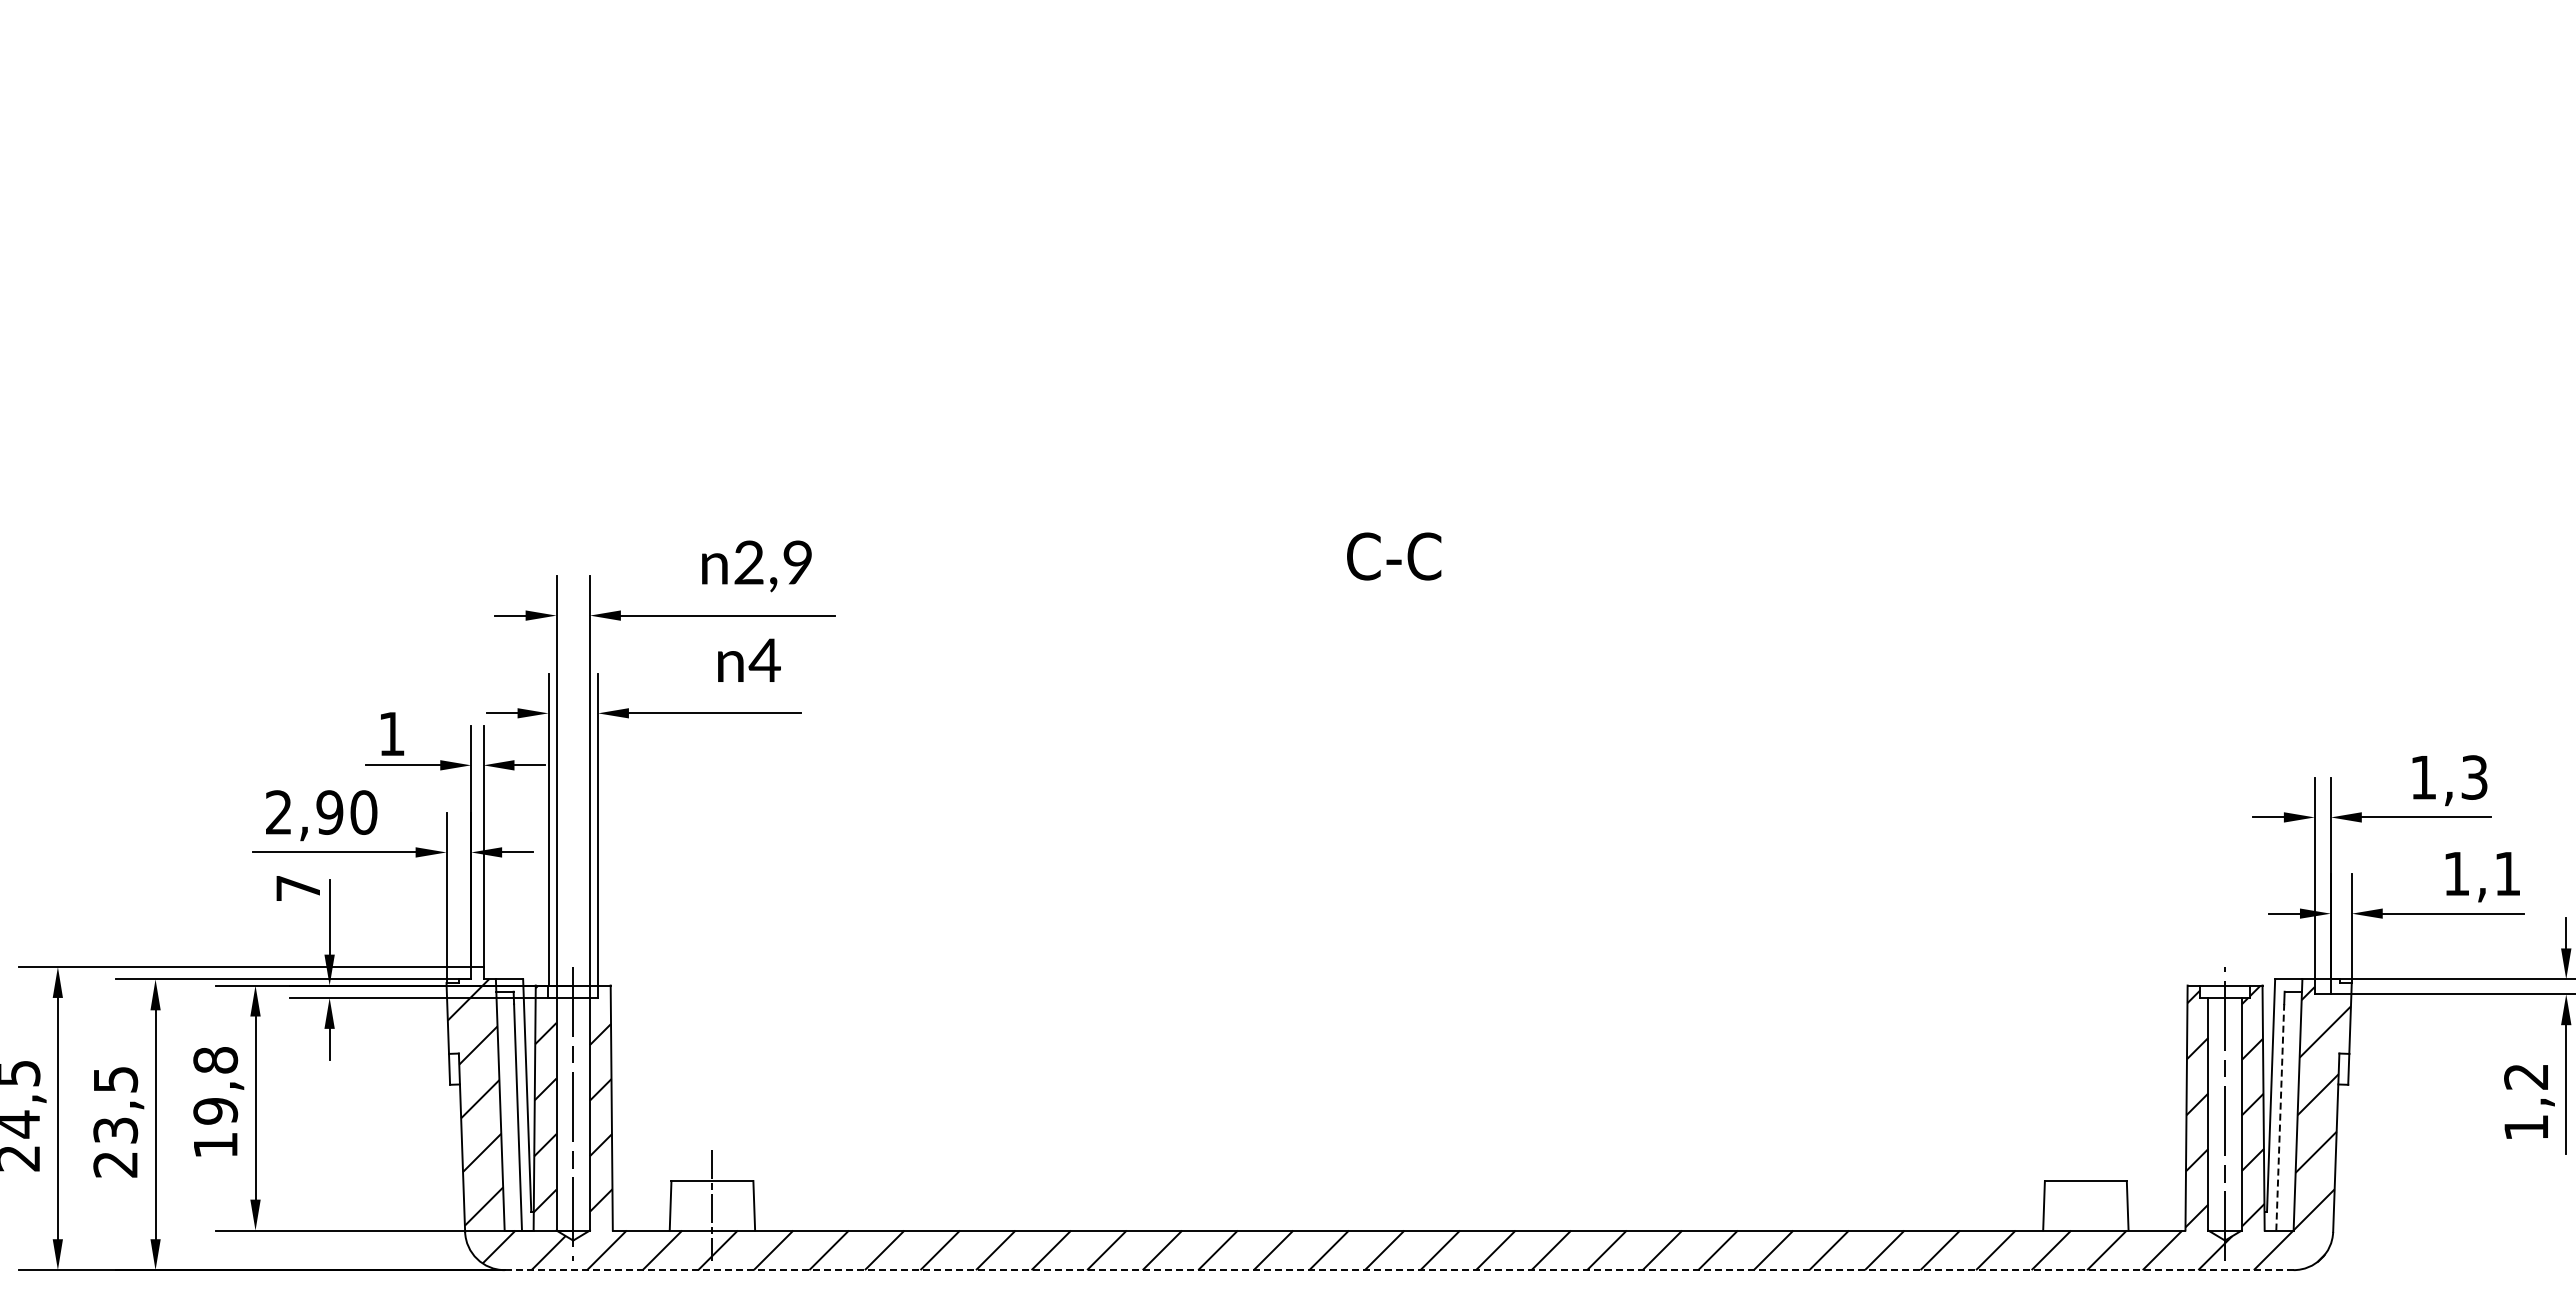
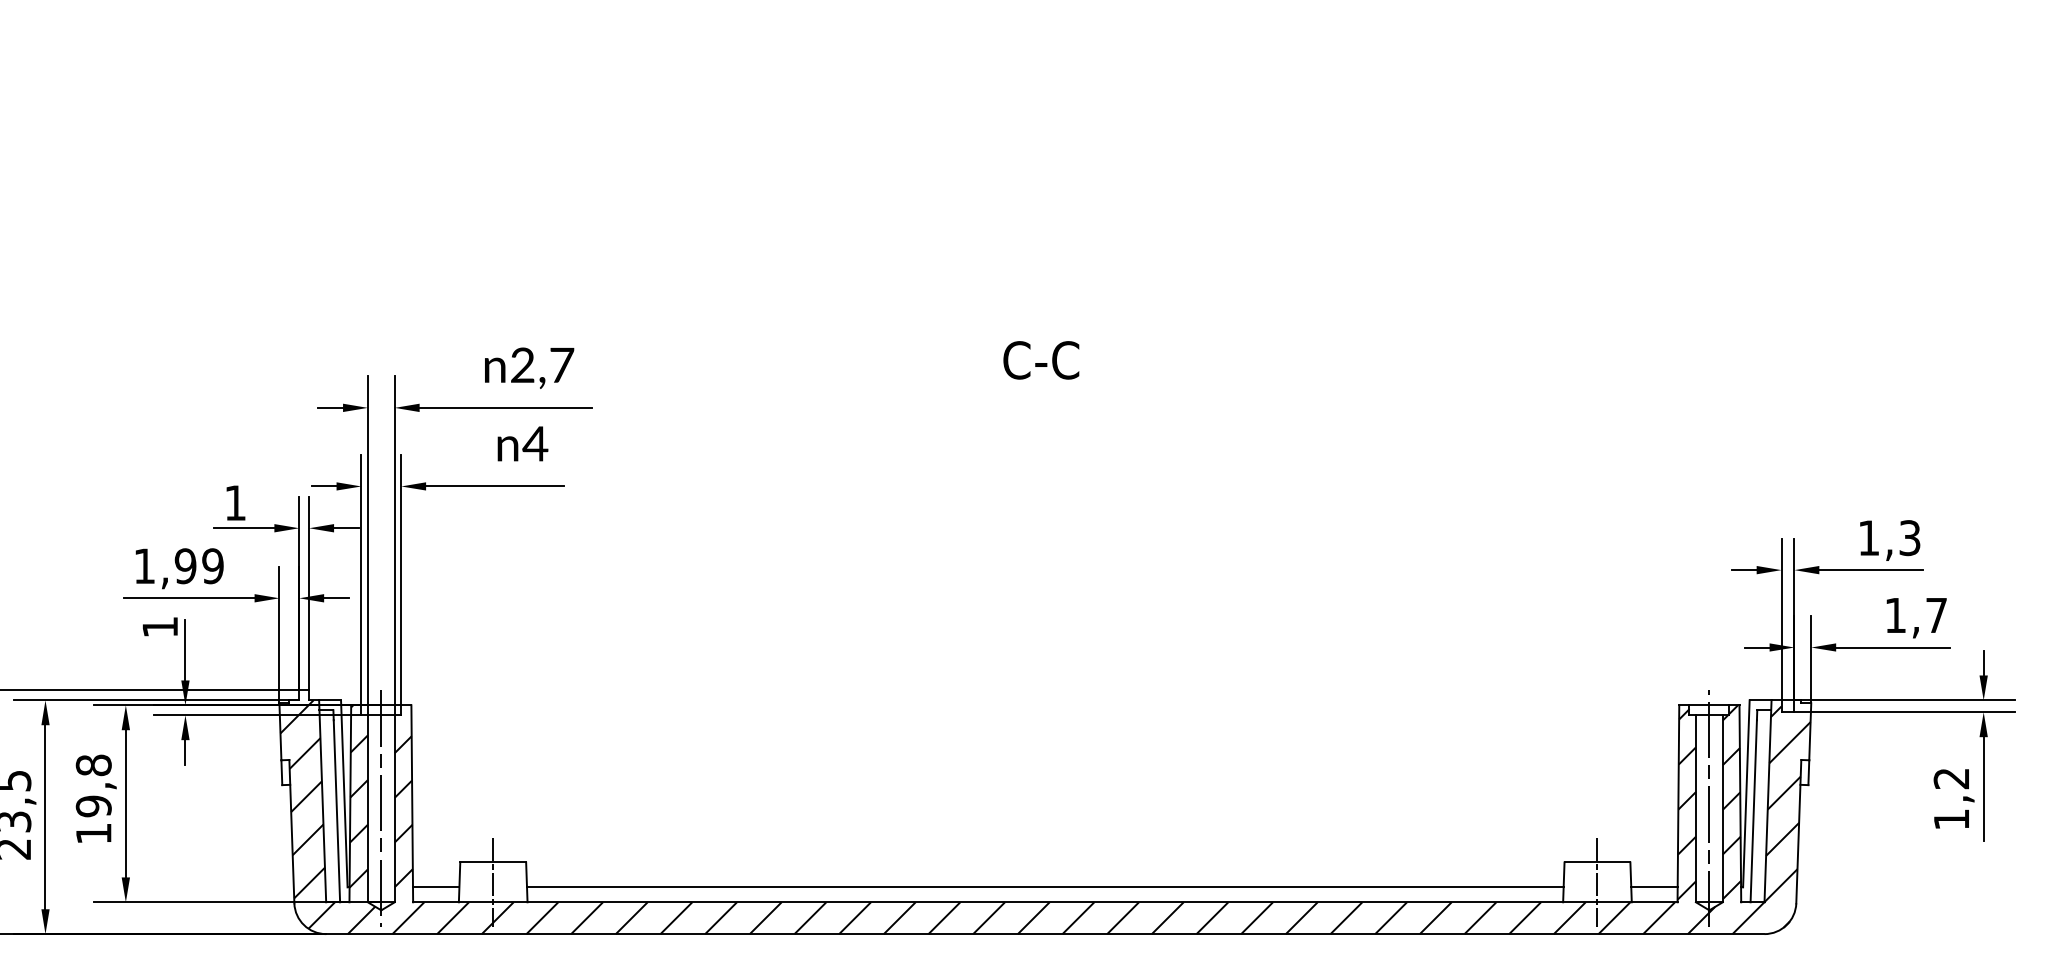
text: (798, 562) -> (562, 365), 2,9 -> 2,7
text: (321, 812) -> (178, 566), 2,90 -> 1,99
text: (2507, 873) -> (1936, 615), 1,1 -> 1,7
text: (297, 888) -> (159, 627), 7 -> 1
line: (2280, 1116) -> (1753, 810), dashed -> solid
line: (2085, 1205) -> (1597, 882), added
line: (641, 1211) -> (436, 886), added
line: (1398, 1211) -> (1044, 886), added
line: (2156, 1211) -> (1654, 886), added
line: (1399, 1270) -> (1045, 934), dashed -> solid

